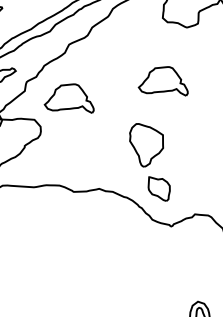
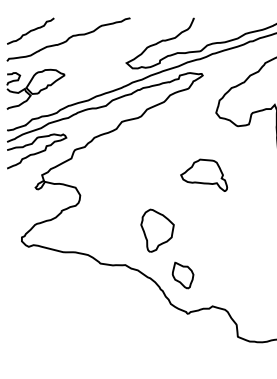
part: (67, 99) -> (110, 174), removed
part: (147, 143) -> (157, 230), moved

